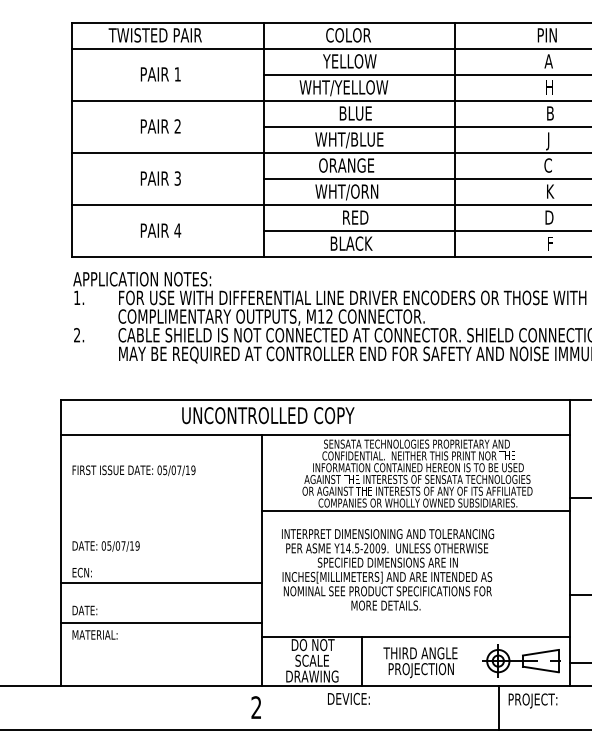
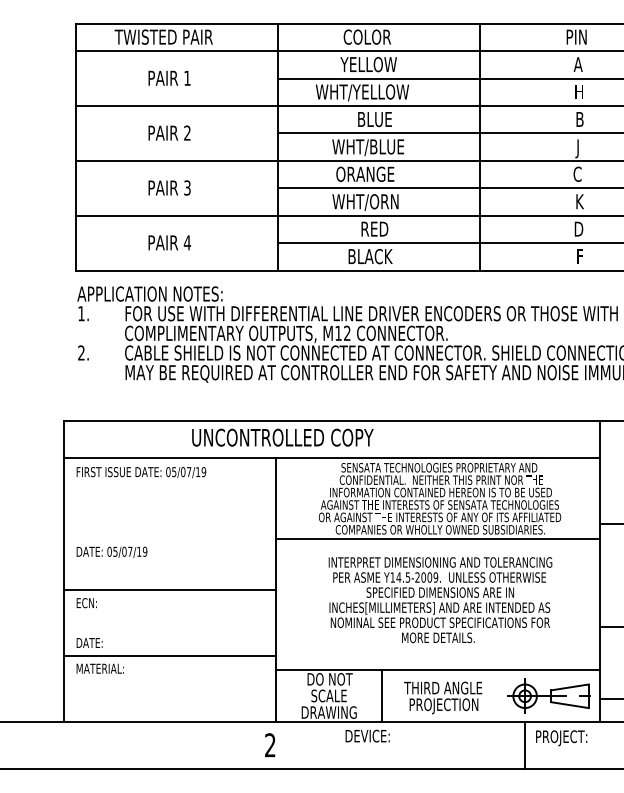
text: (133, 508) -> (140, 512), moved
text: (388, 569) -> (441, 599), moved
line: (160, 582) -> (169, 590), moved

